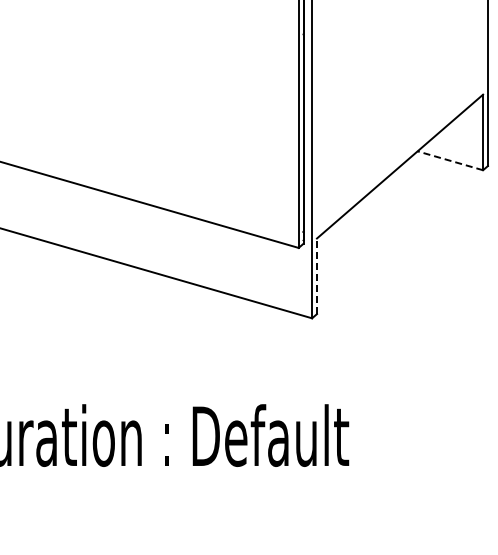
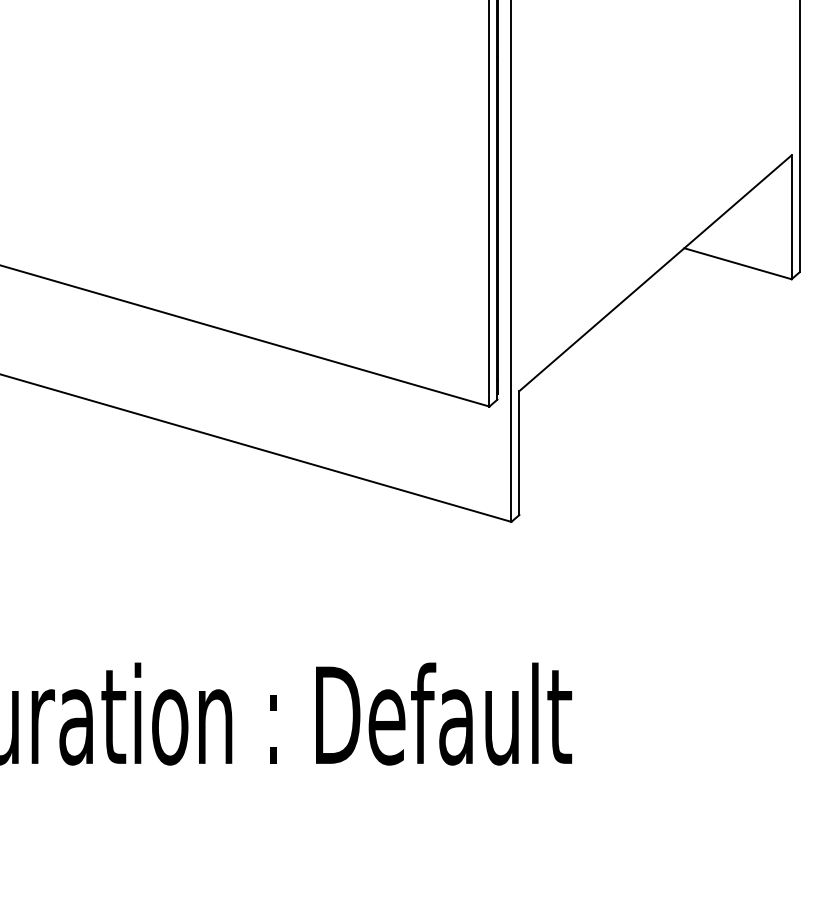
line: (449, 160) -> (736, 263), dashed -> solid
line: (316, 276) -> (518, 453), dashed -> solid

